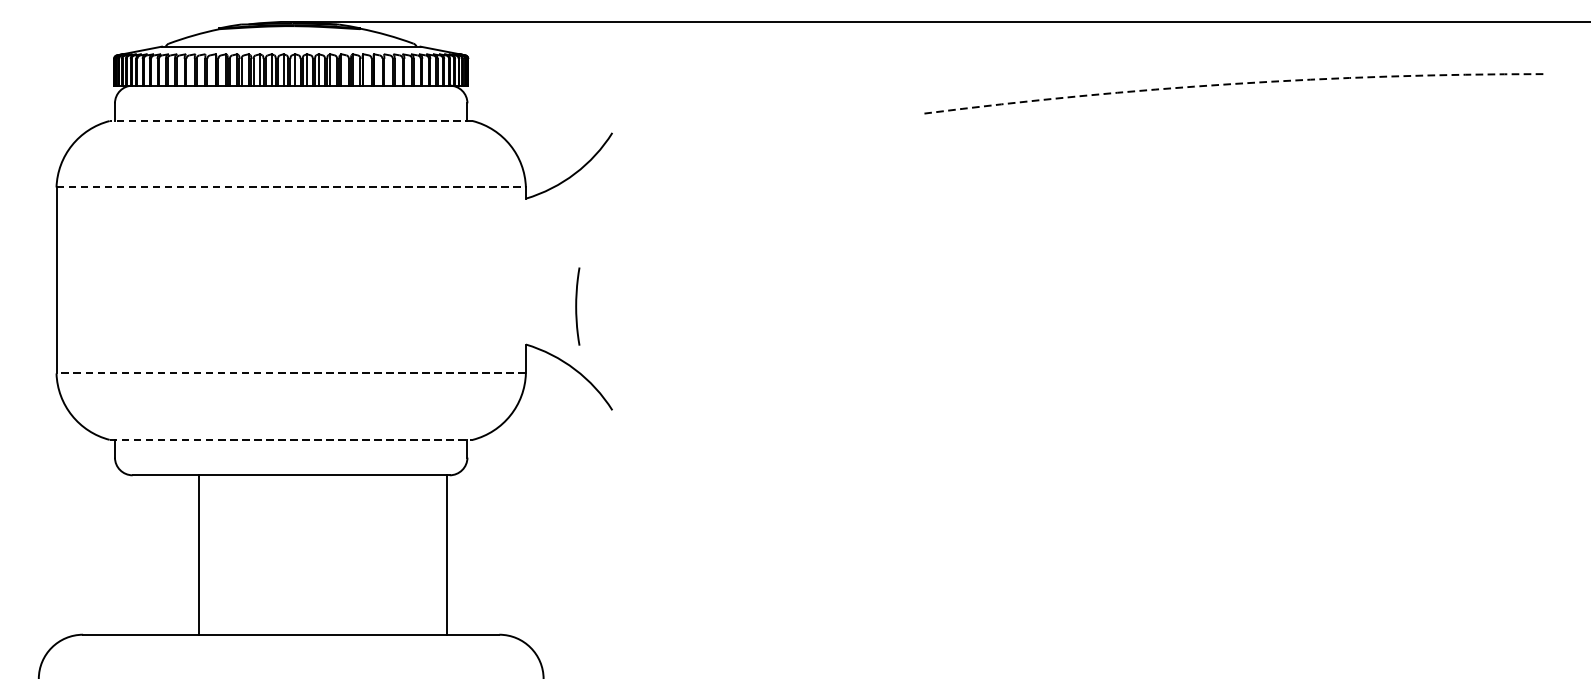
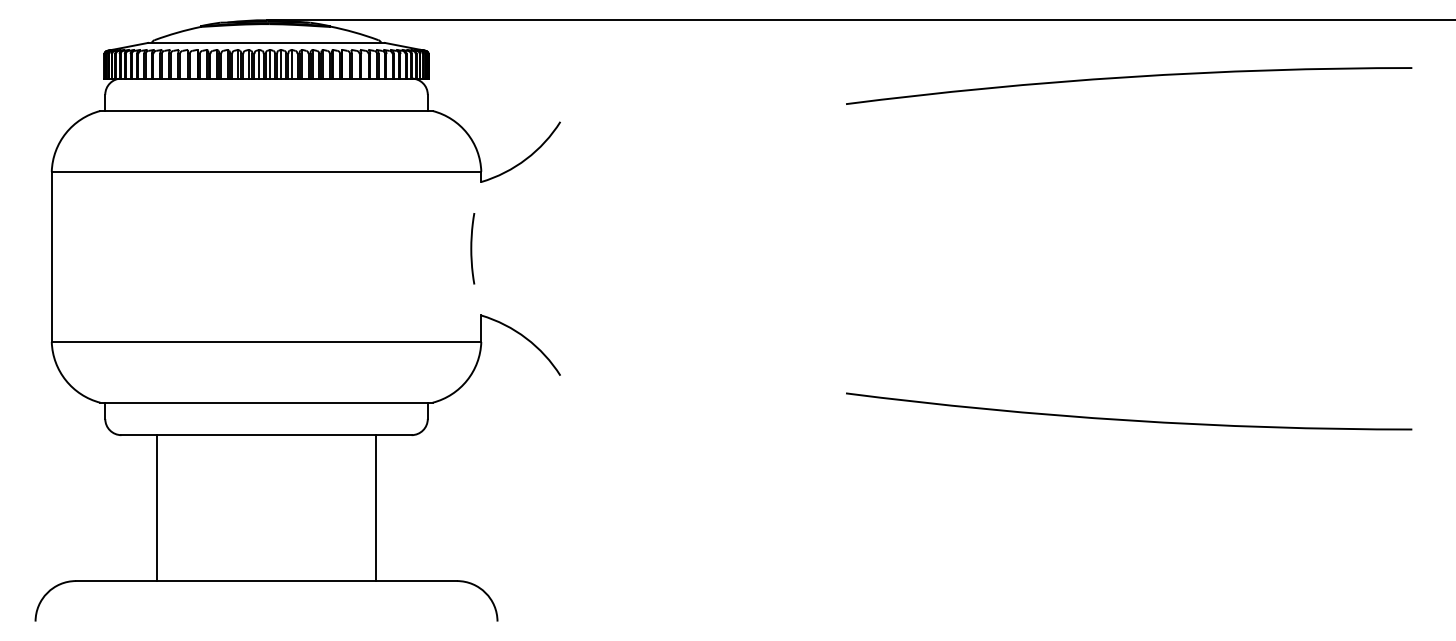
arc: (1233, 84) -> (1128, 77), dashed -> solid
line: (291, 121) -> (266, 111), dashed -> solid
line: (291, 187) -> (266, 171), dashed -> solid
curve: (577, 306) -> (472, 248), moved
line: (291, 372) -> (266, 341), dashed -> solid
line: (292, 439) -> (267, 402), dashed -> solid
arc: (1234, 458) -> (1129, 419), added
line: (199, 555) -> (157, 508), moved
line: (446, 555) -> (375, 508), moved

